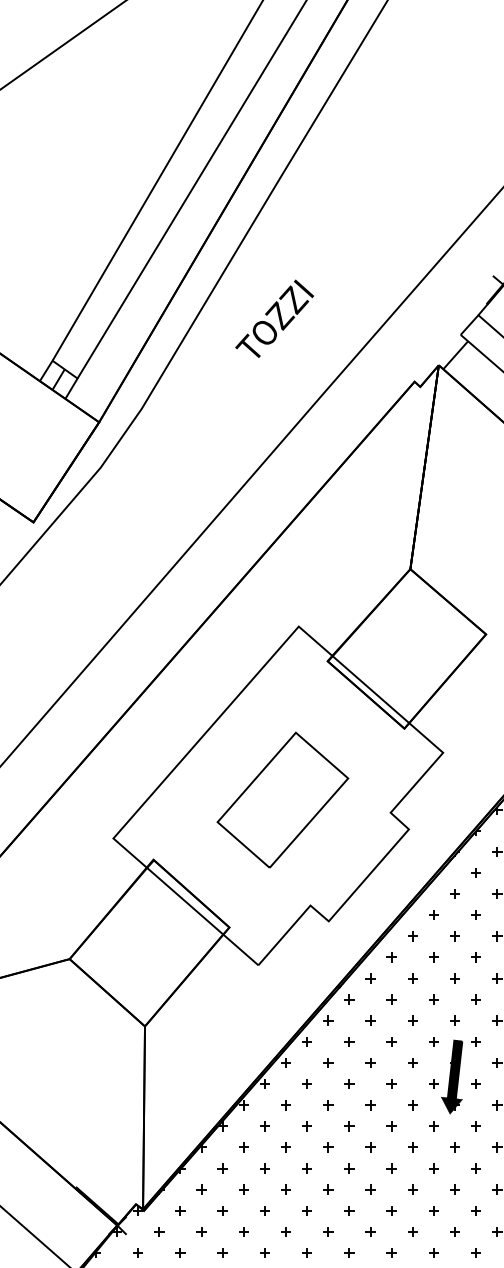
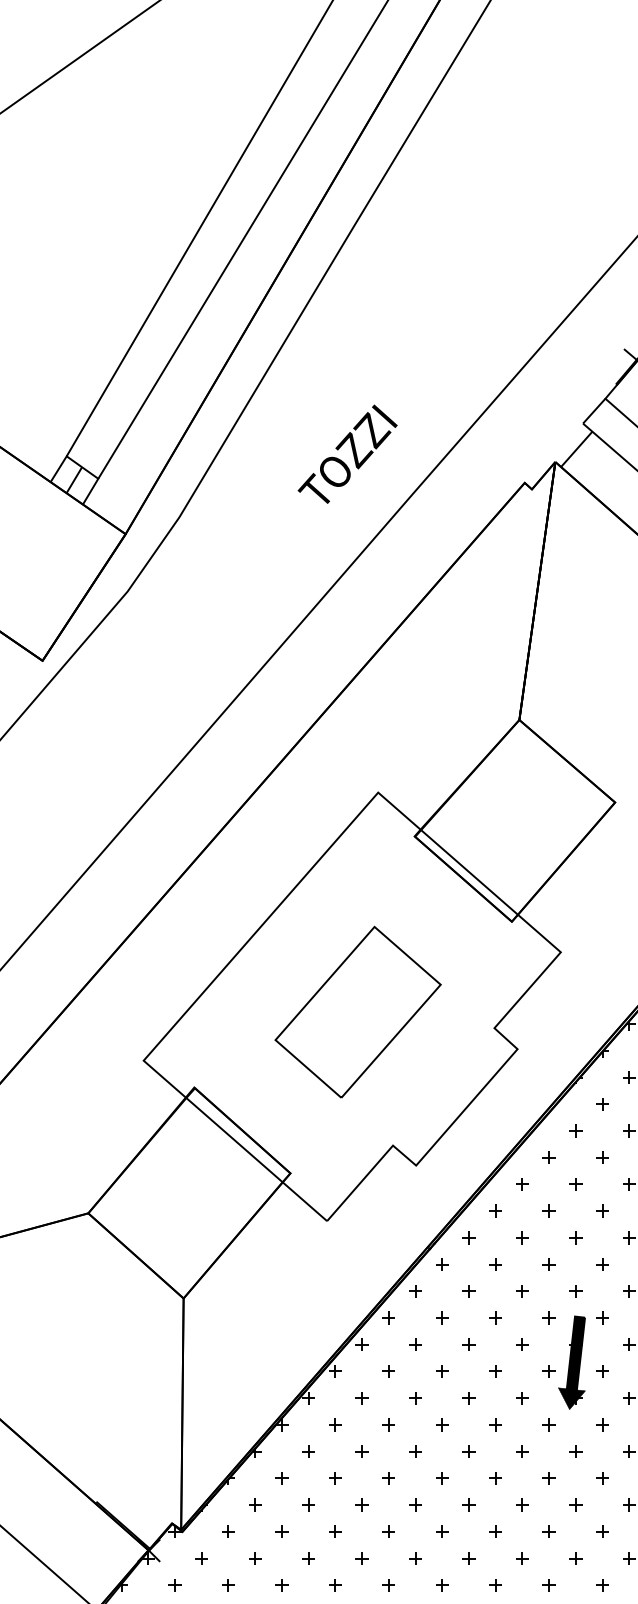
text: (274, 318) -> (347, 453), moved

